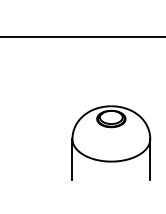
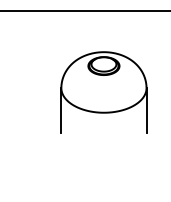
part: (111, 142) -> (104, 91), moved

